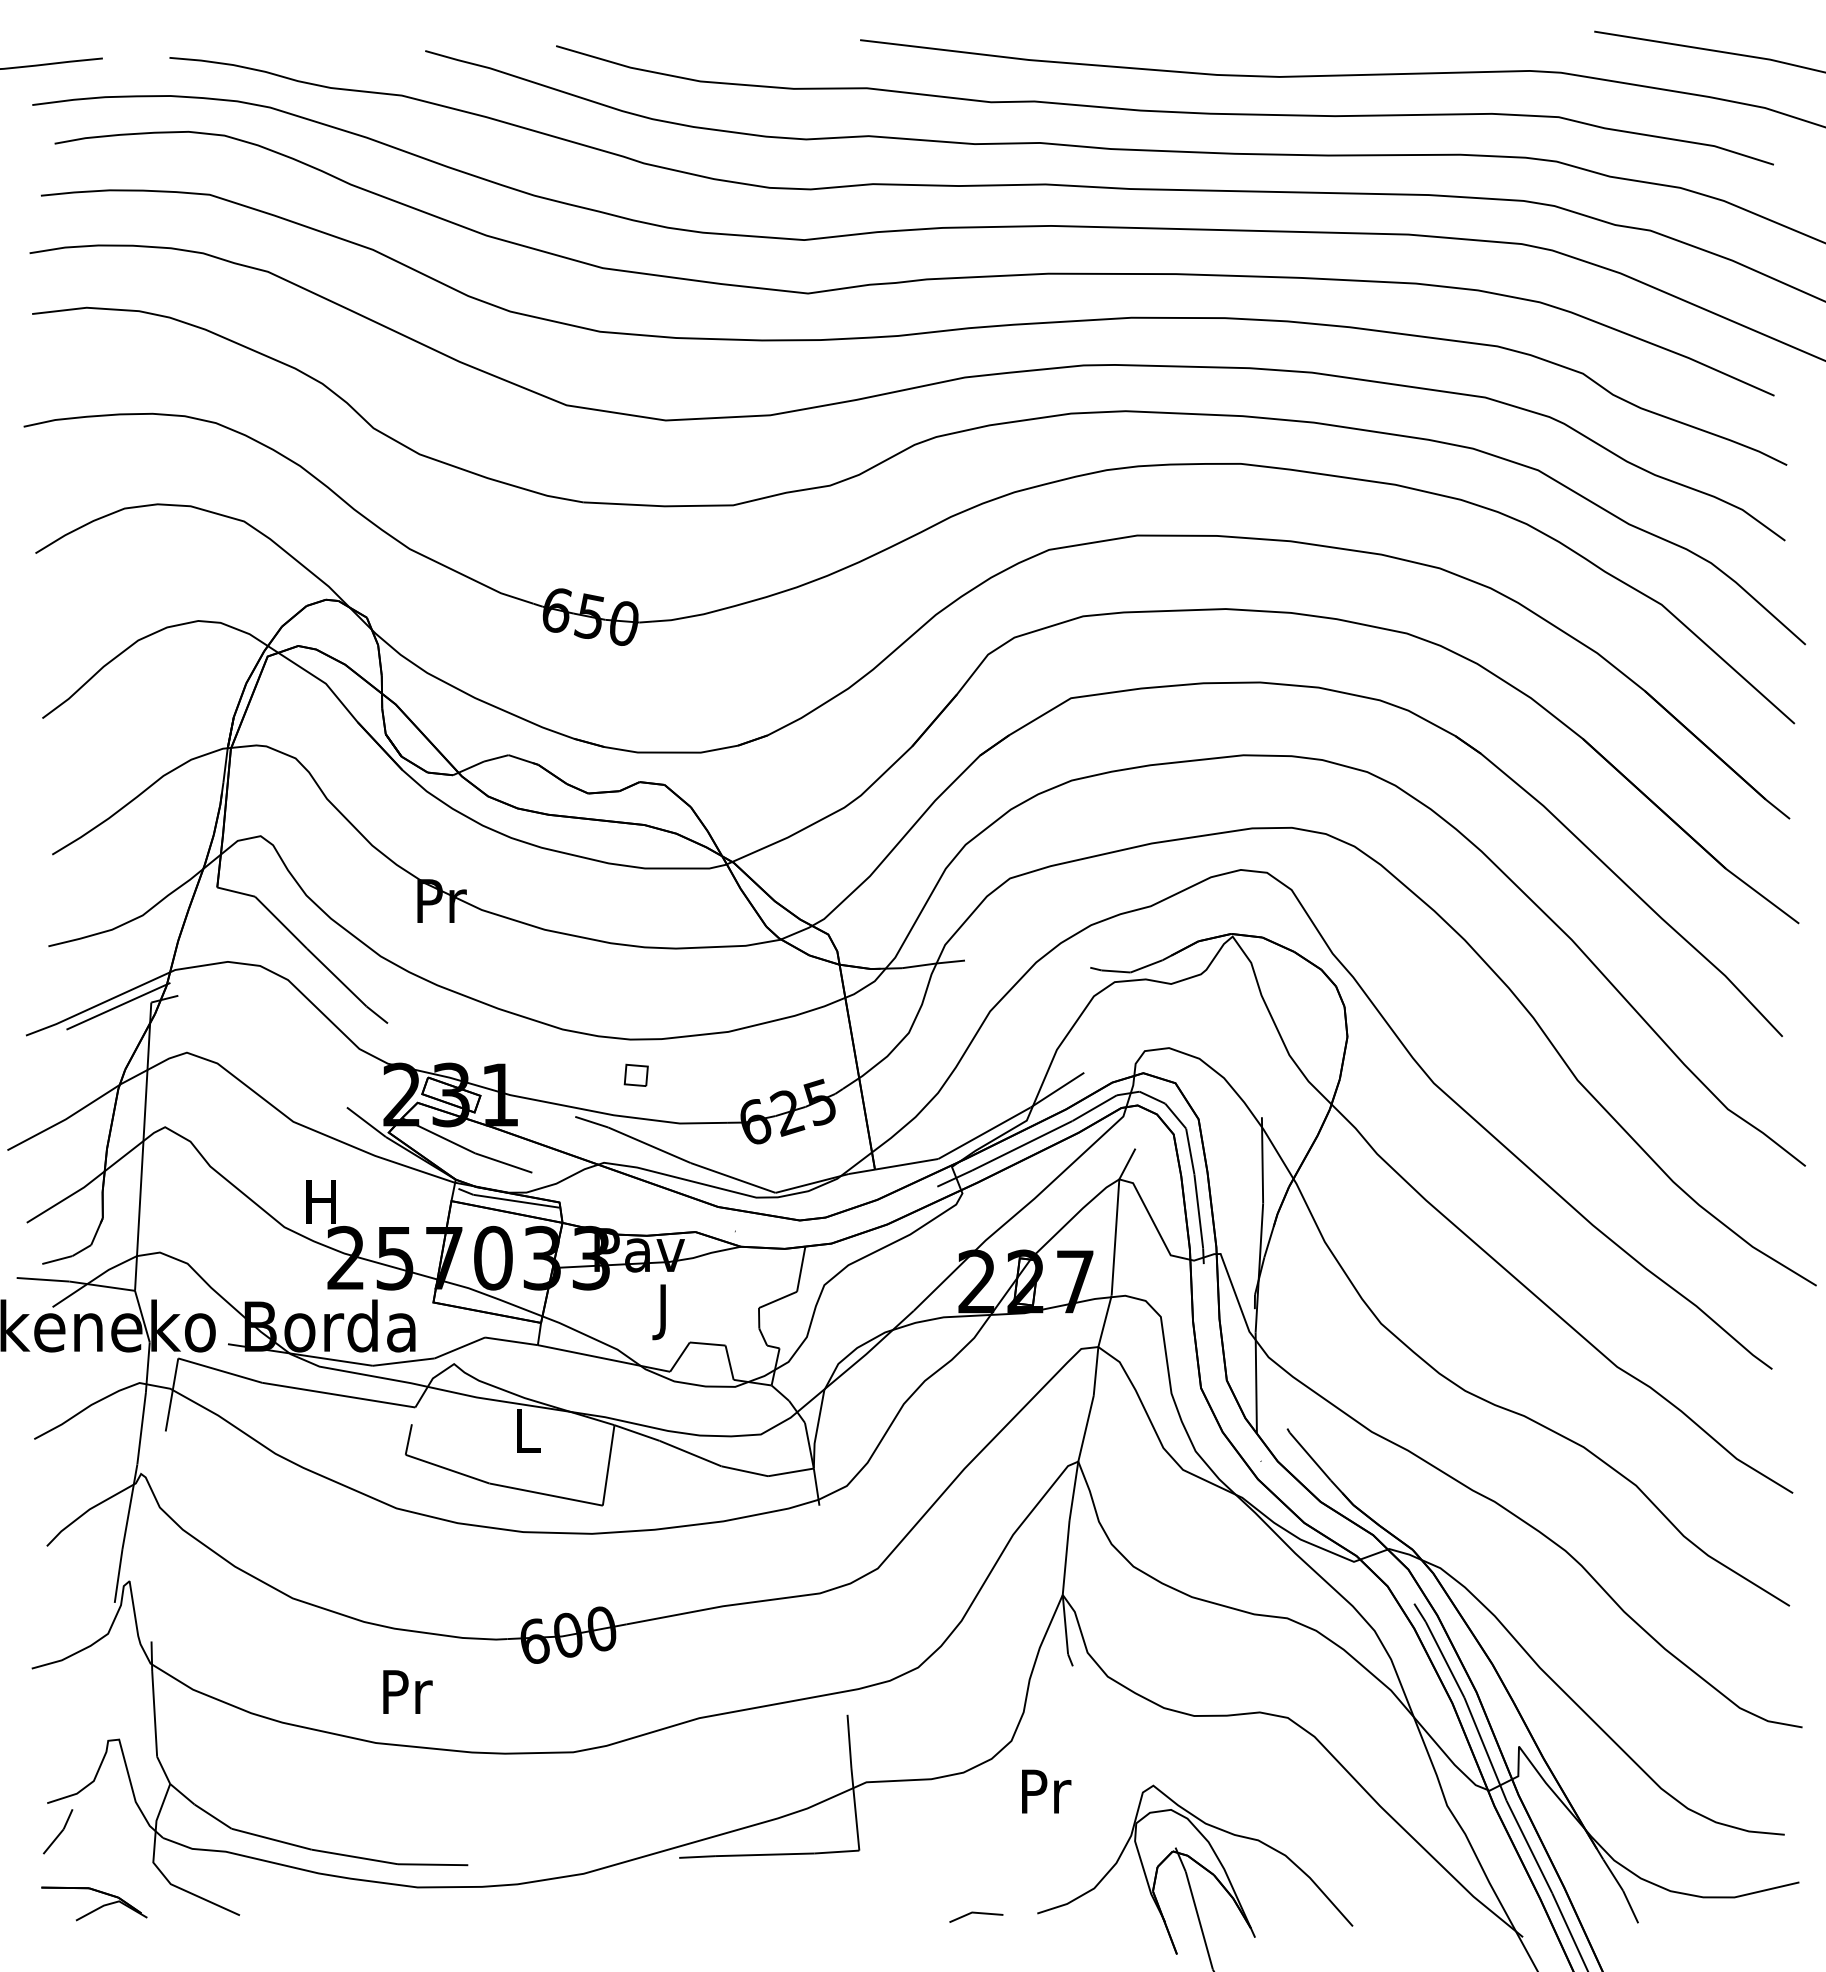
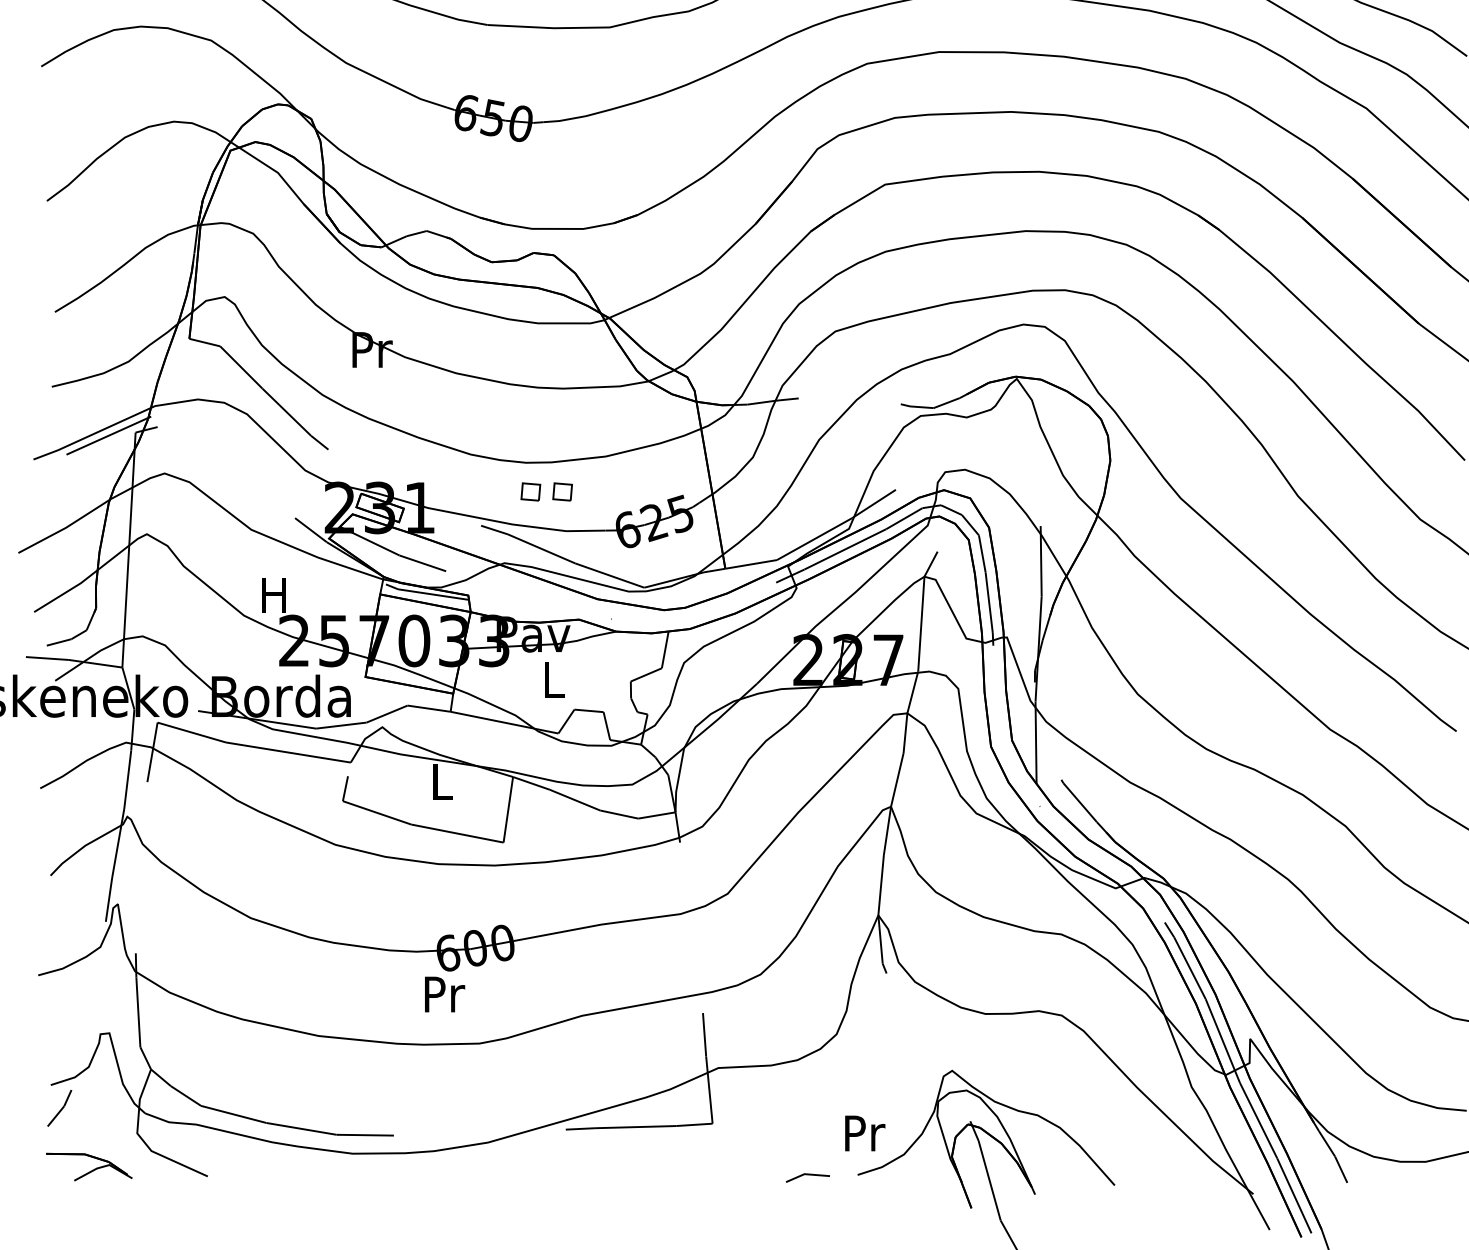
part: (674, 1074) -> (561, 491), added
text: (664, 1312) -> (553, 685), J -> L
text: (407, 1691) -> (444, 994), moved
text: (1046, 1791) -> (865, 1133), moved

